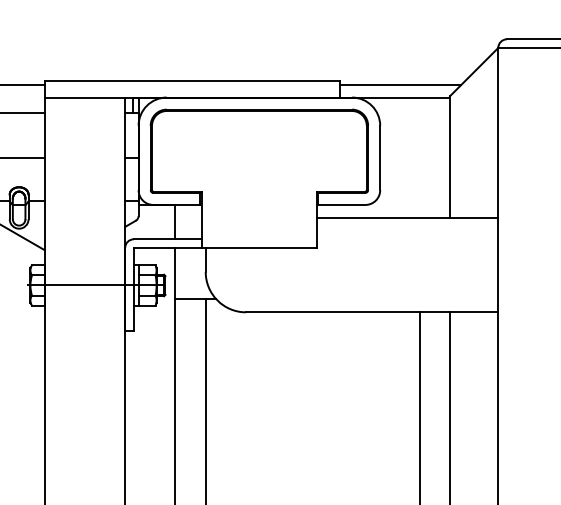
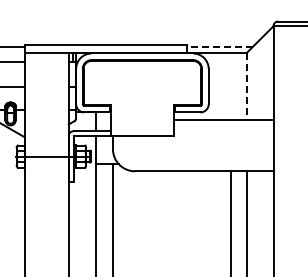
line: (399, 84) -> (219, 46), solid -> dashed
line: (450, 157) -> (247, 86), solid -> dashed

